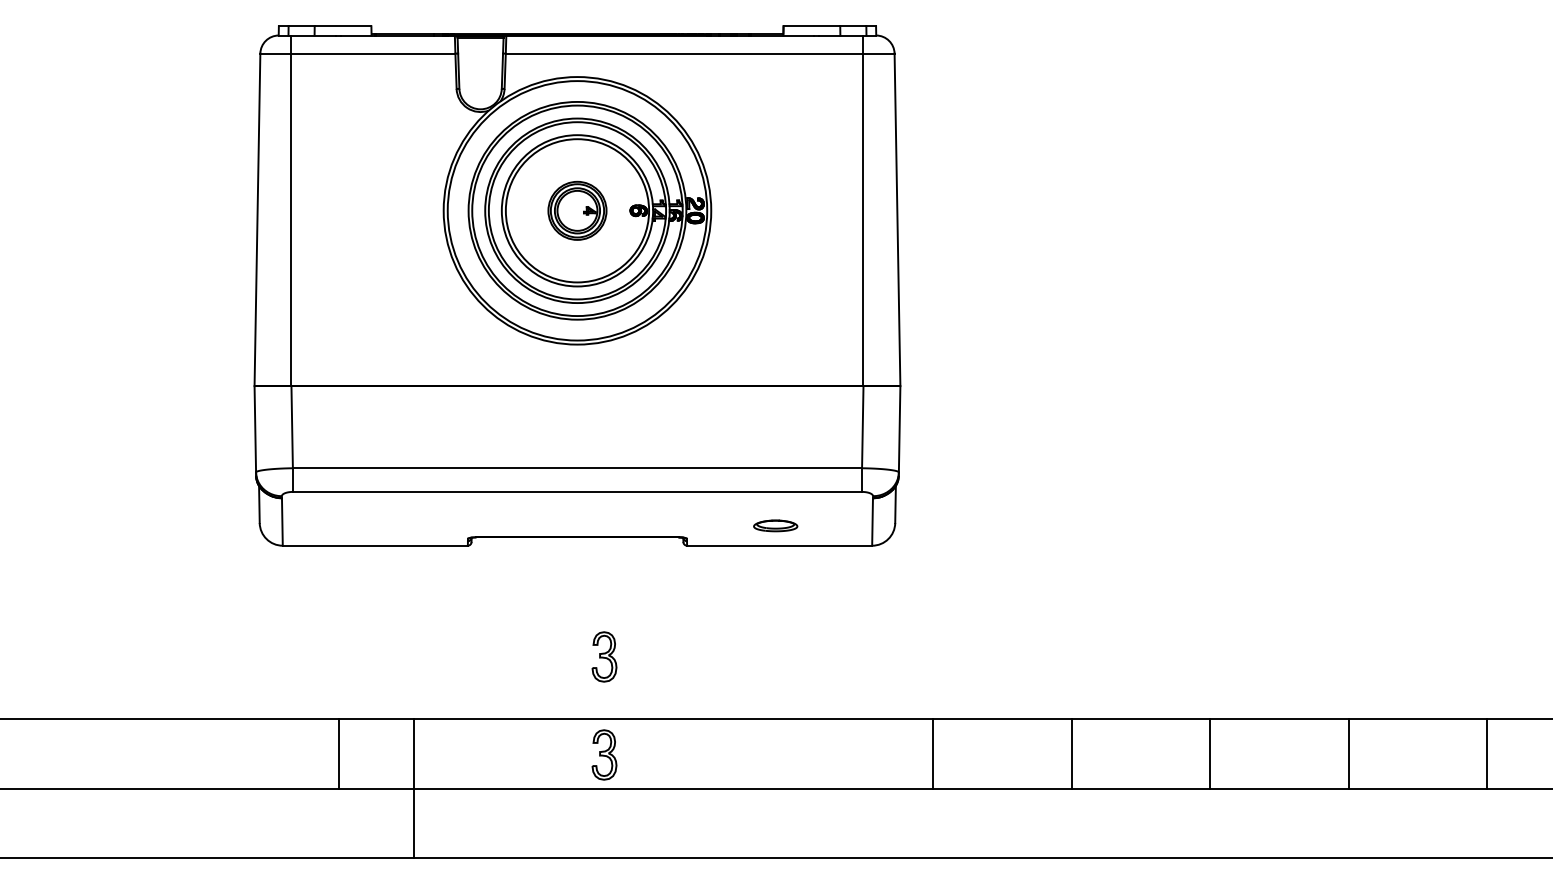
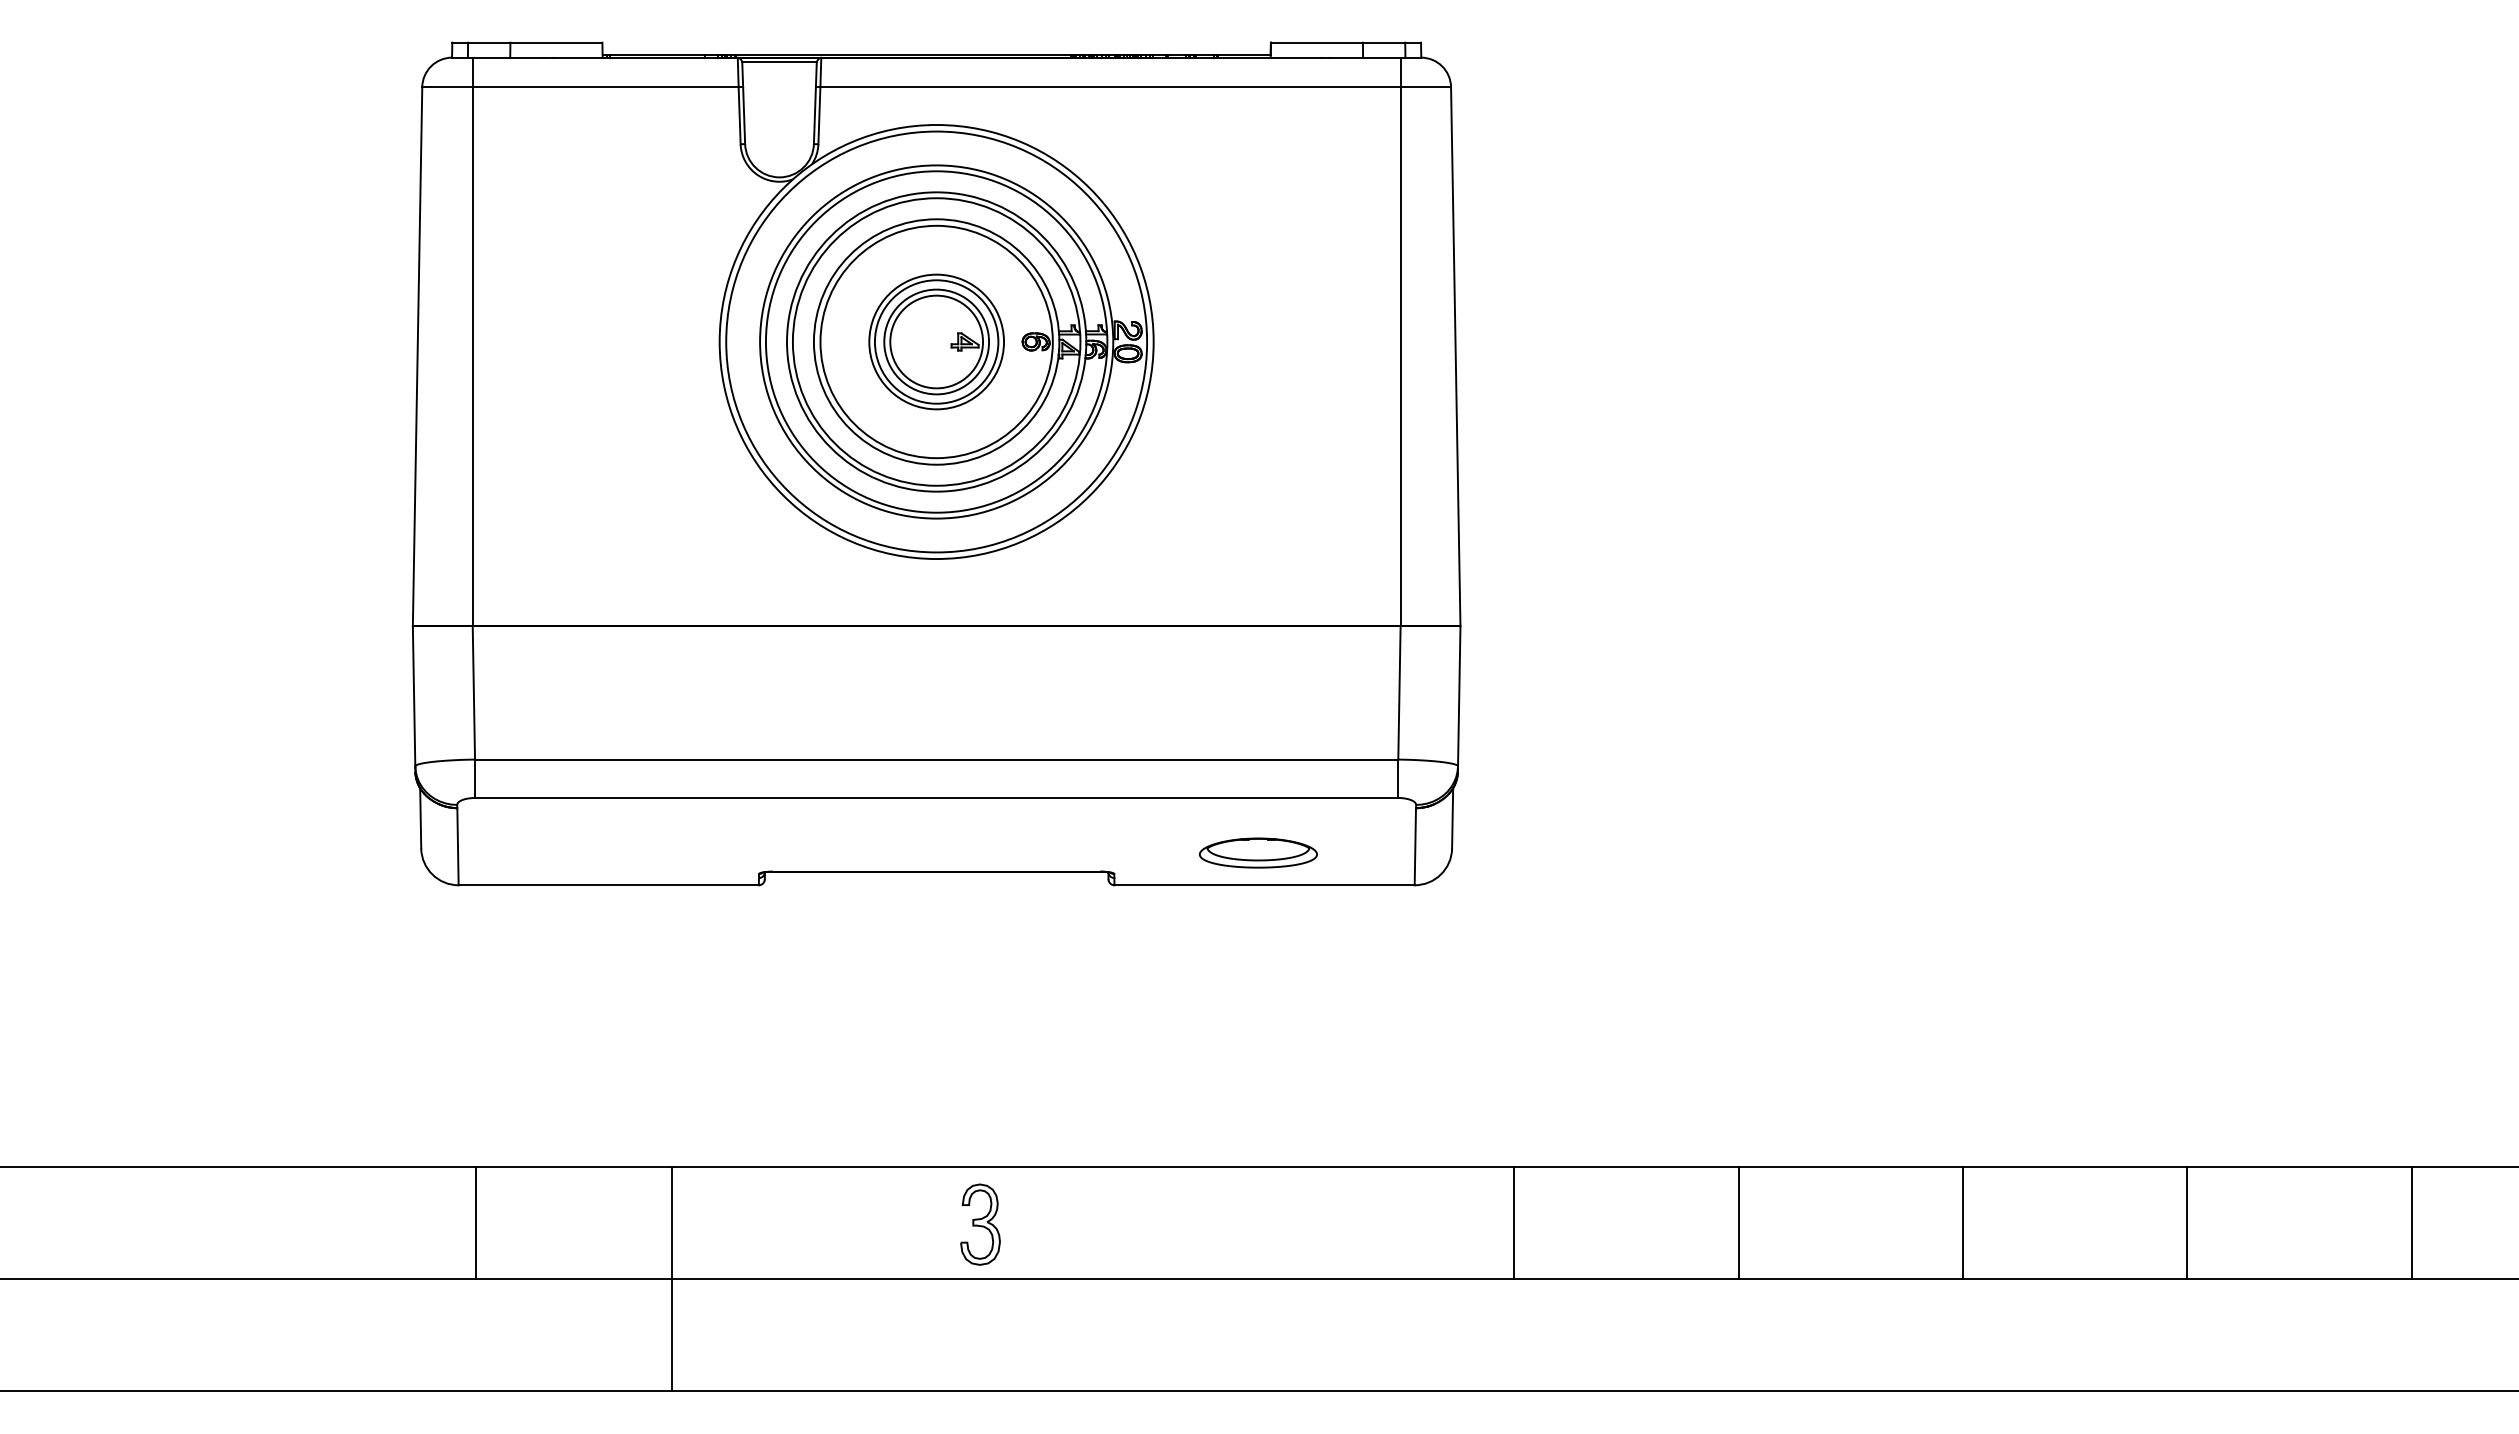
part: (577, 210) -> (936, 341), size x1.43
part: (775, 525) -> (1257, 852), size x1.67
part: (604, 656) -> (980, 1064), removed
line: (339, 753) -> (476, 1222), moved

